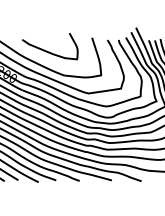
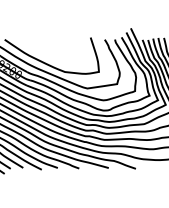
curve: (48, 50) -> (50, 49), removed

